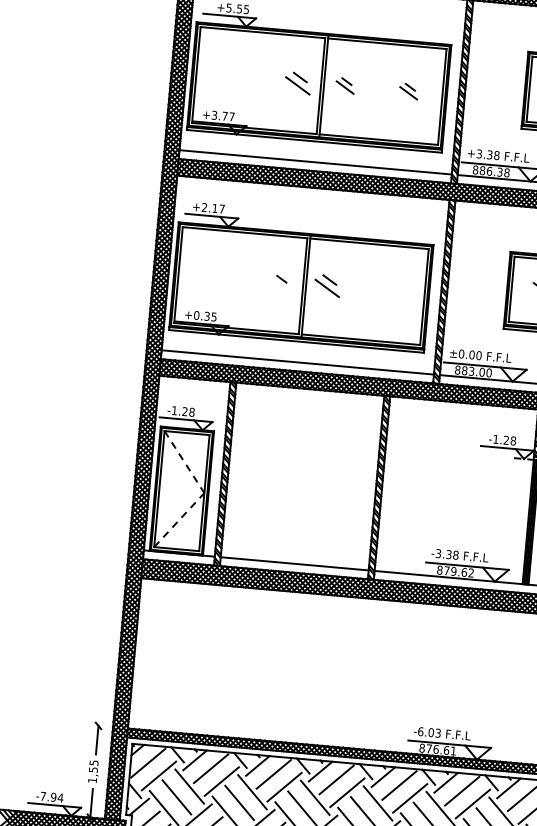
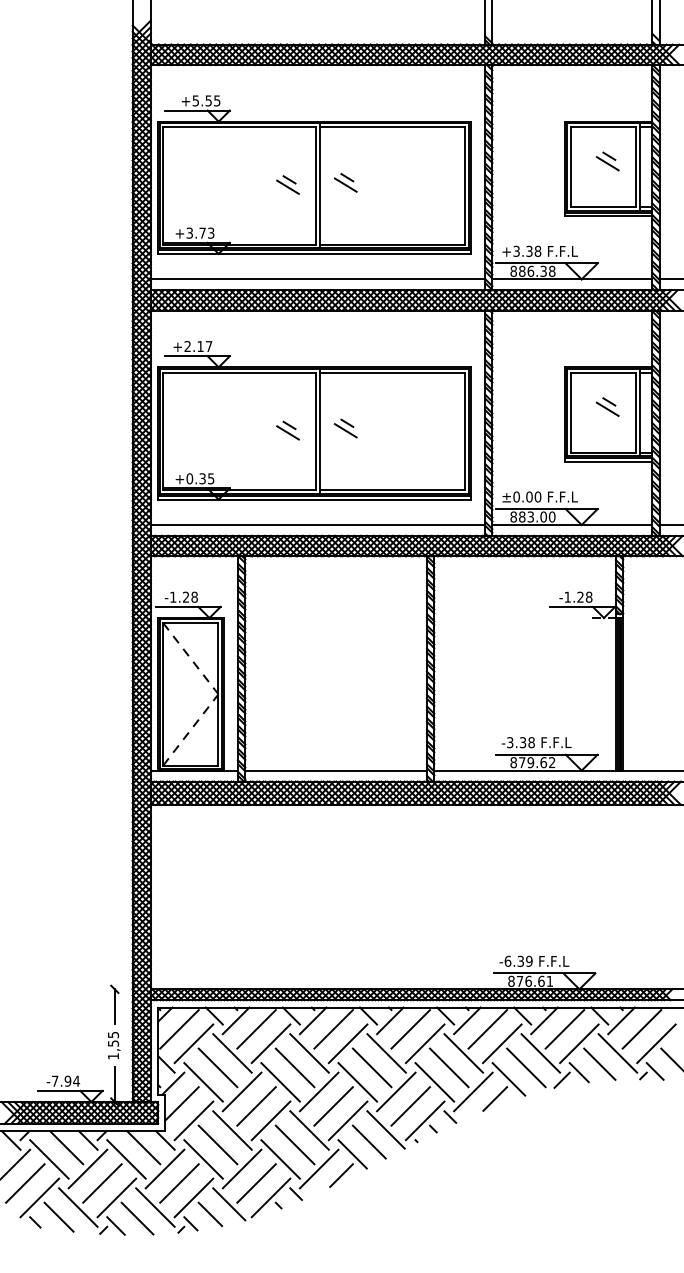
part: (297, 82) -> (287, 184), size x0.71
part: (408, 91) -> (423, 182), removed
text: (232, 116) -> (211, 232), +3.77 -> +3.73
line: (279, 284) -> (287, 432), added
part: (327, 285) -> (345, 428), size x0.71
text: (434, 732) -> (524, 960), -6.03 -> -6.39

